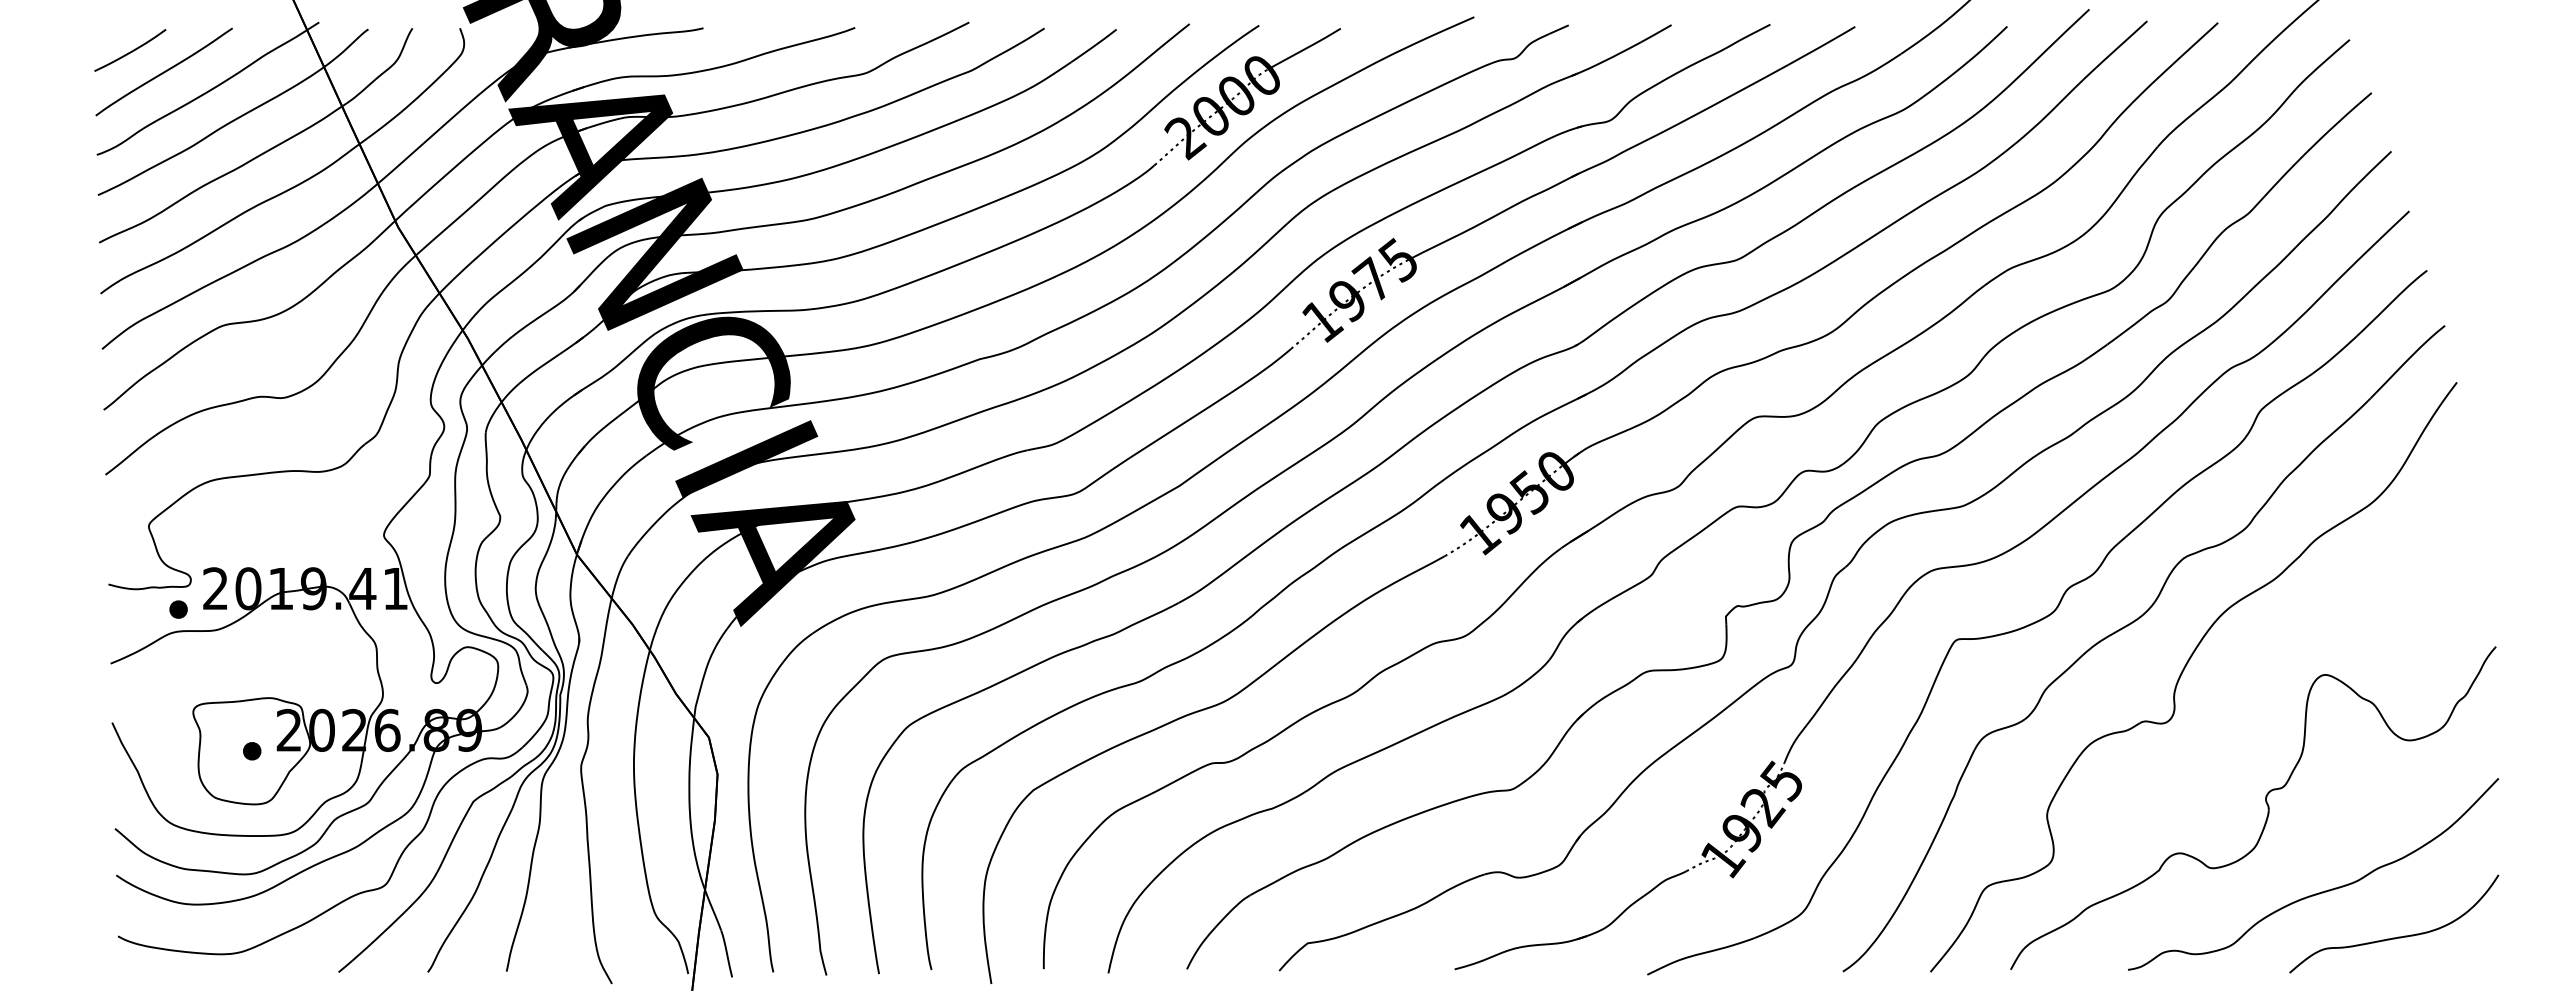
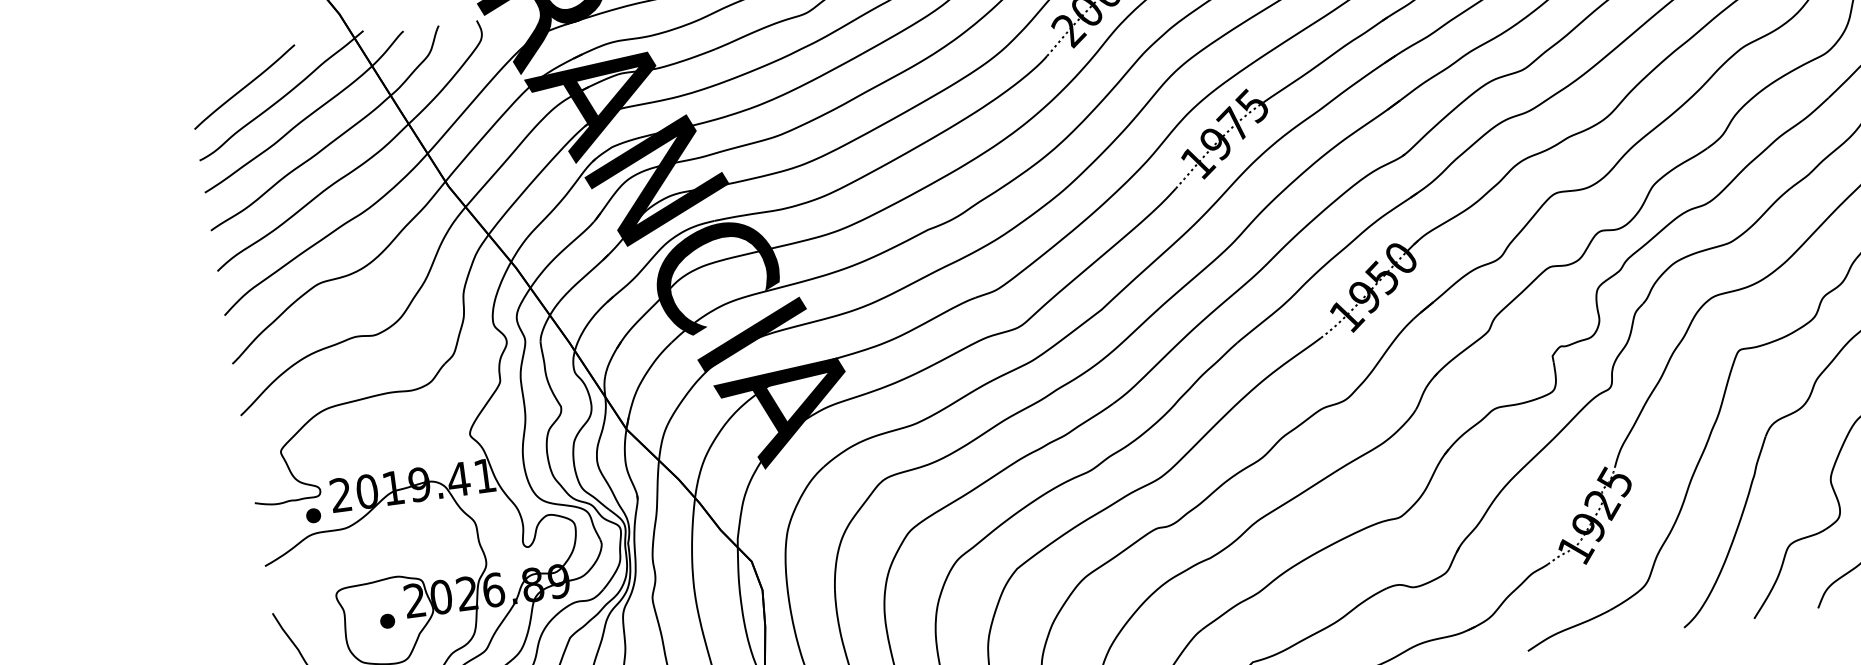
curve: (131, 50) -> (216, 73), removed

